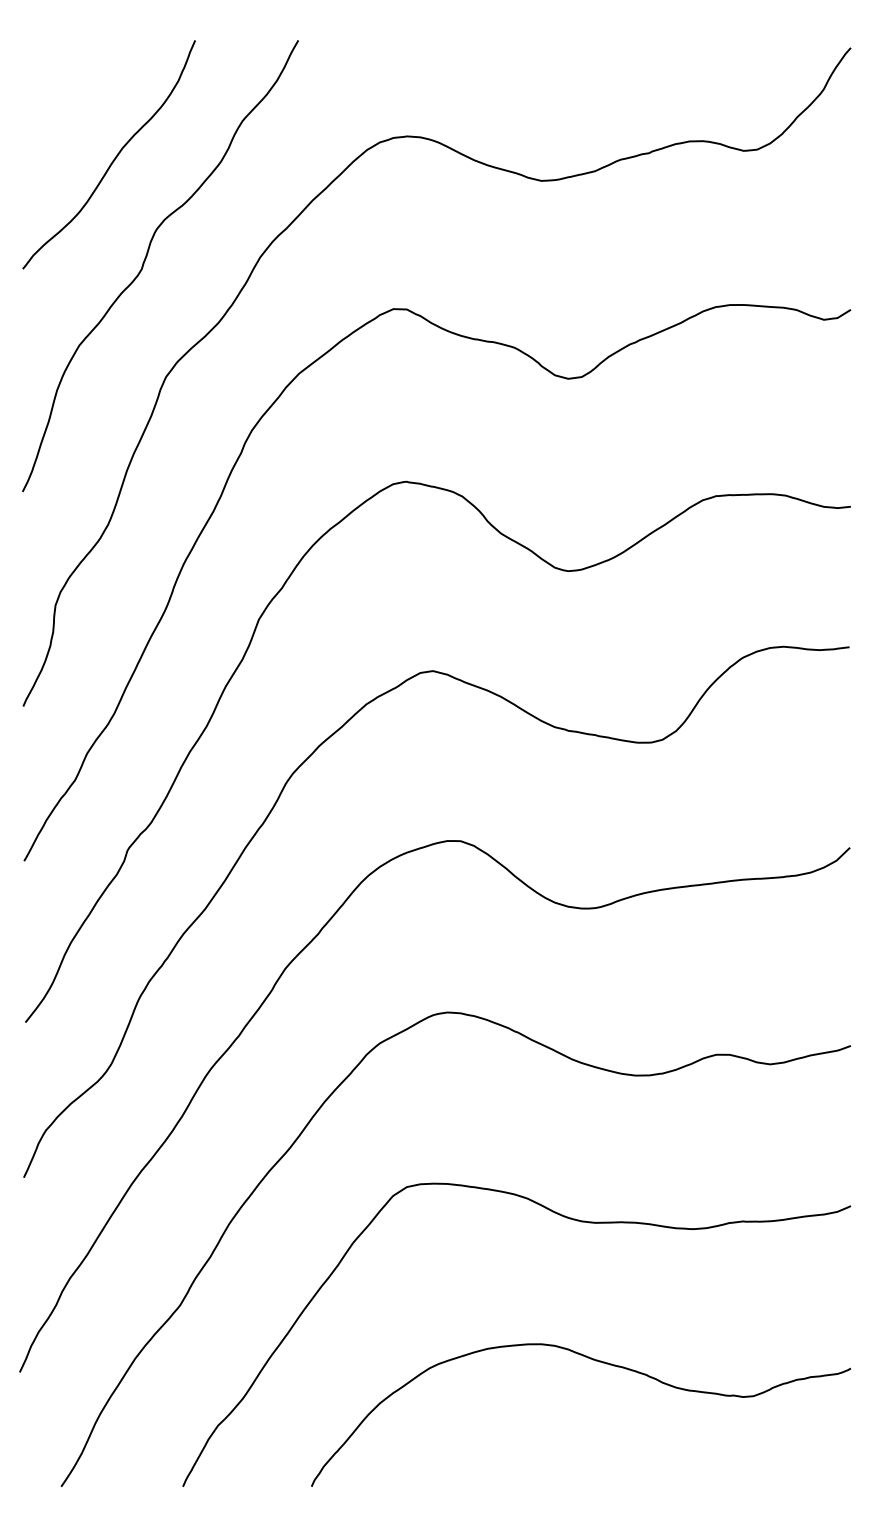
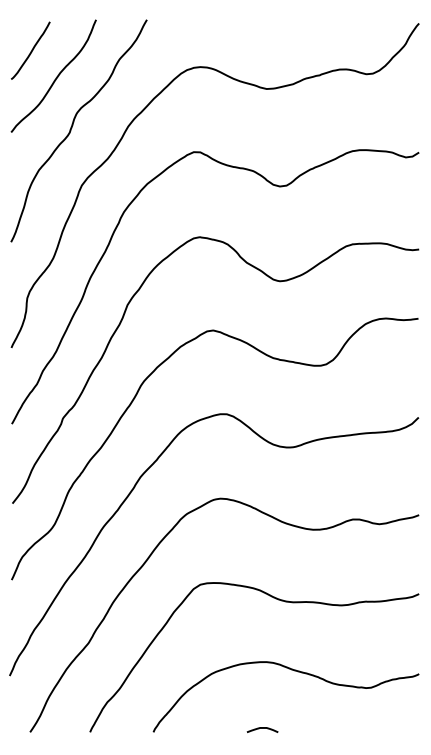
curve: (63, 102) -> (31, 50), added
curve: (532, 1478) -> (262, 728), added

